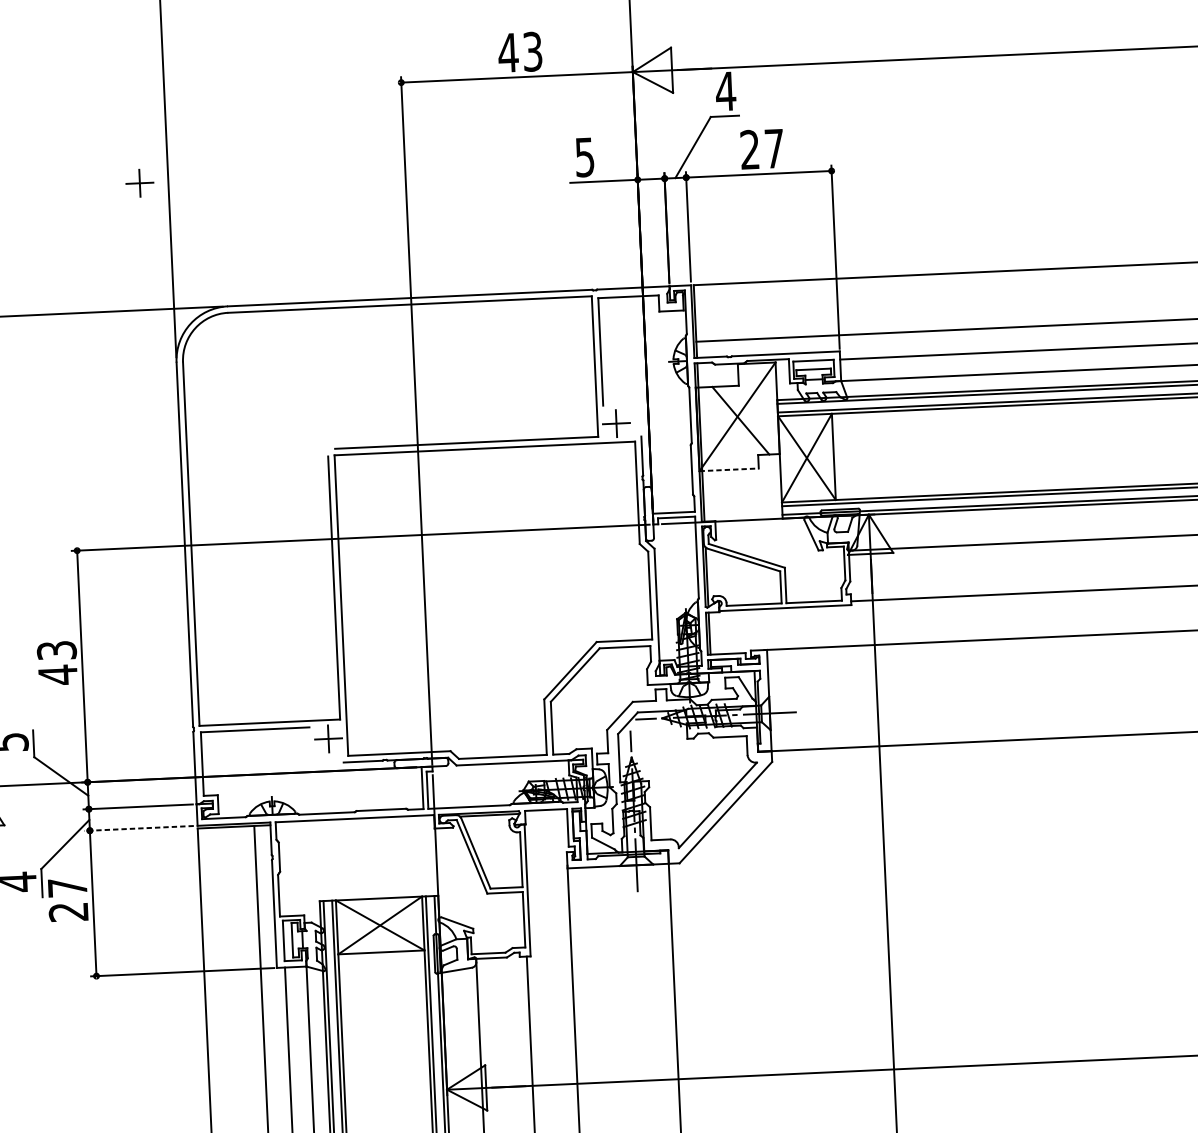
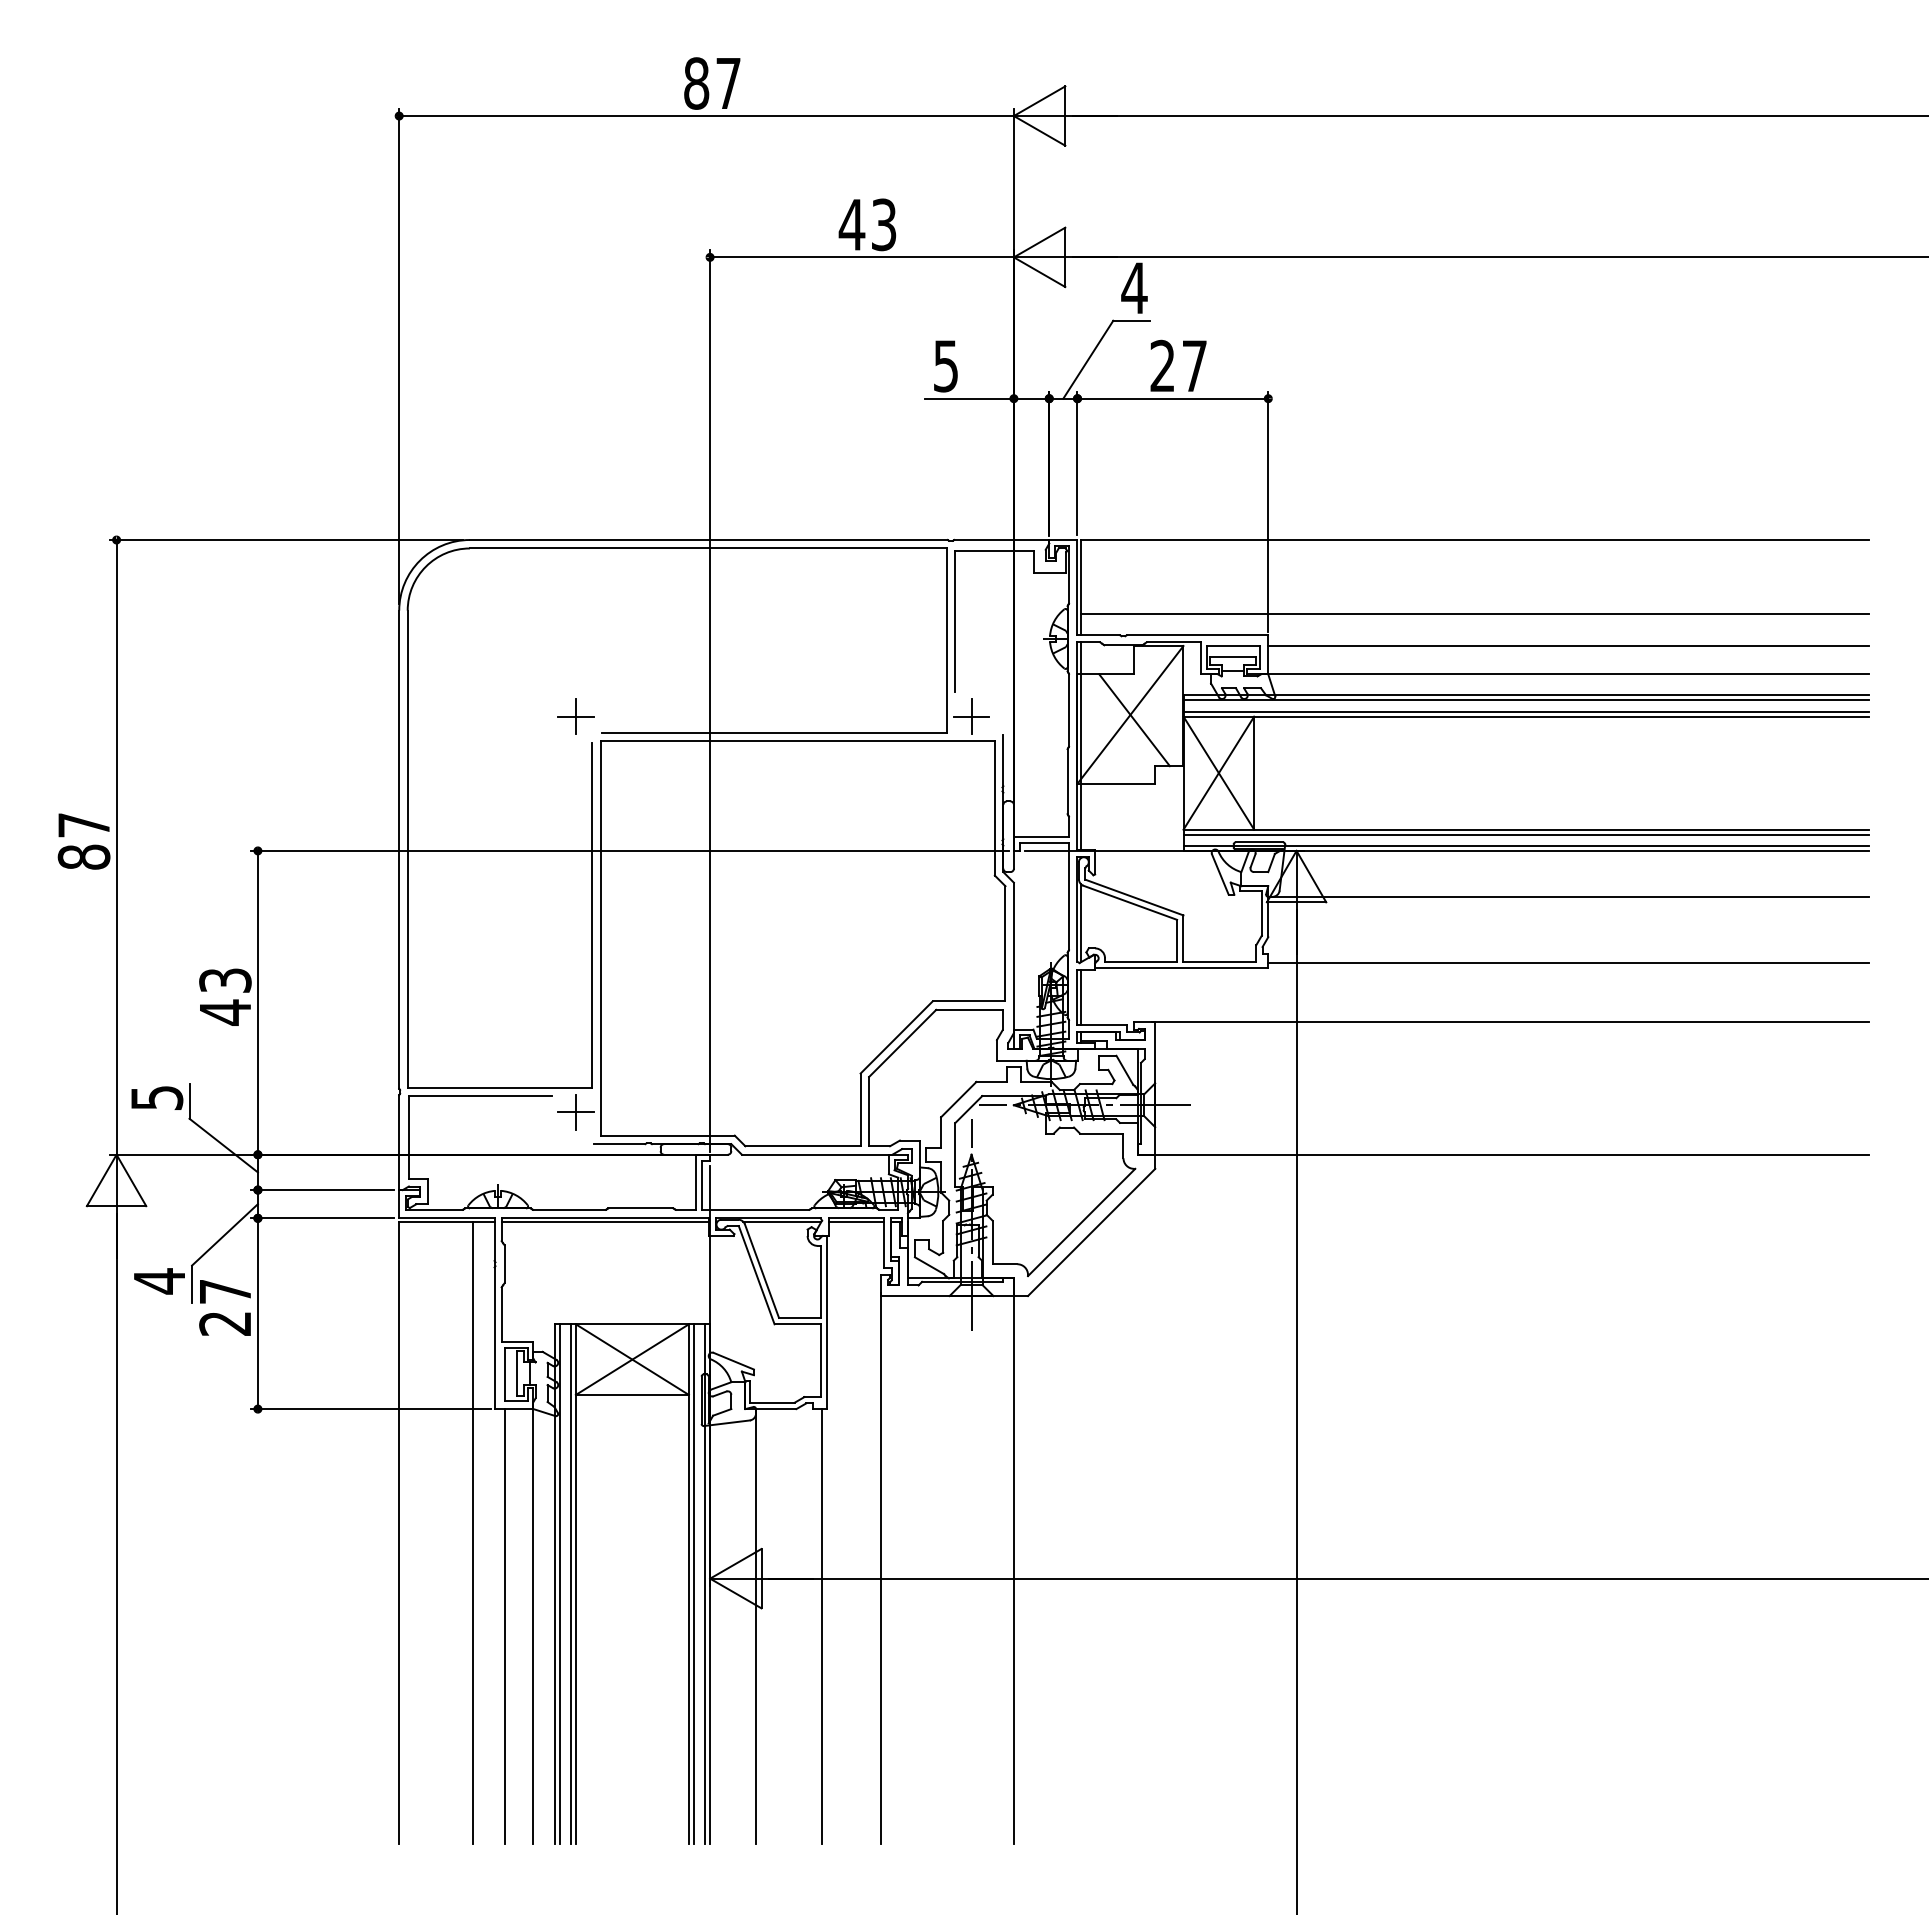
part: (139, 183) -> (575, 716), moved
line: (729, 469) -> (1116, 783), dashed -> solid
line: (545, 812) -> (855, 1221), added
line: (354, 821) -> (605, 1221), added
line: (139, 828) -> (322, 1218), dashed -> solid

